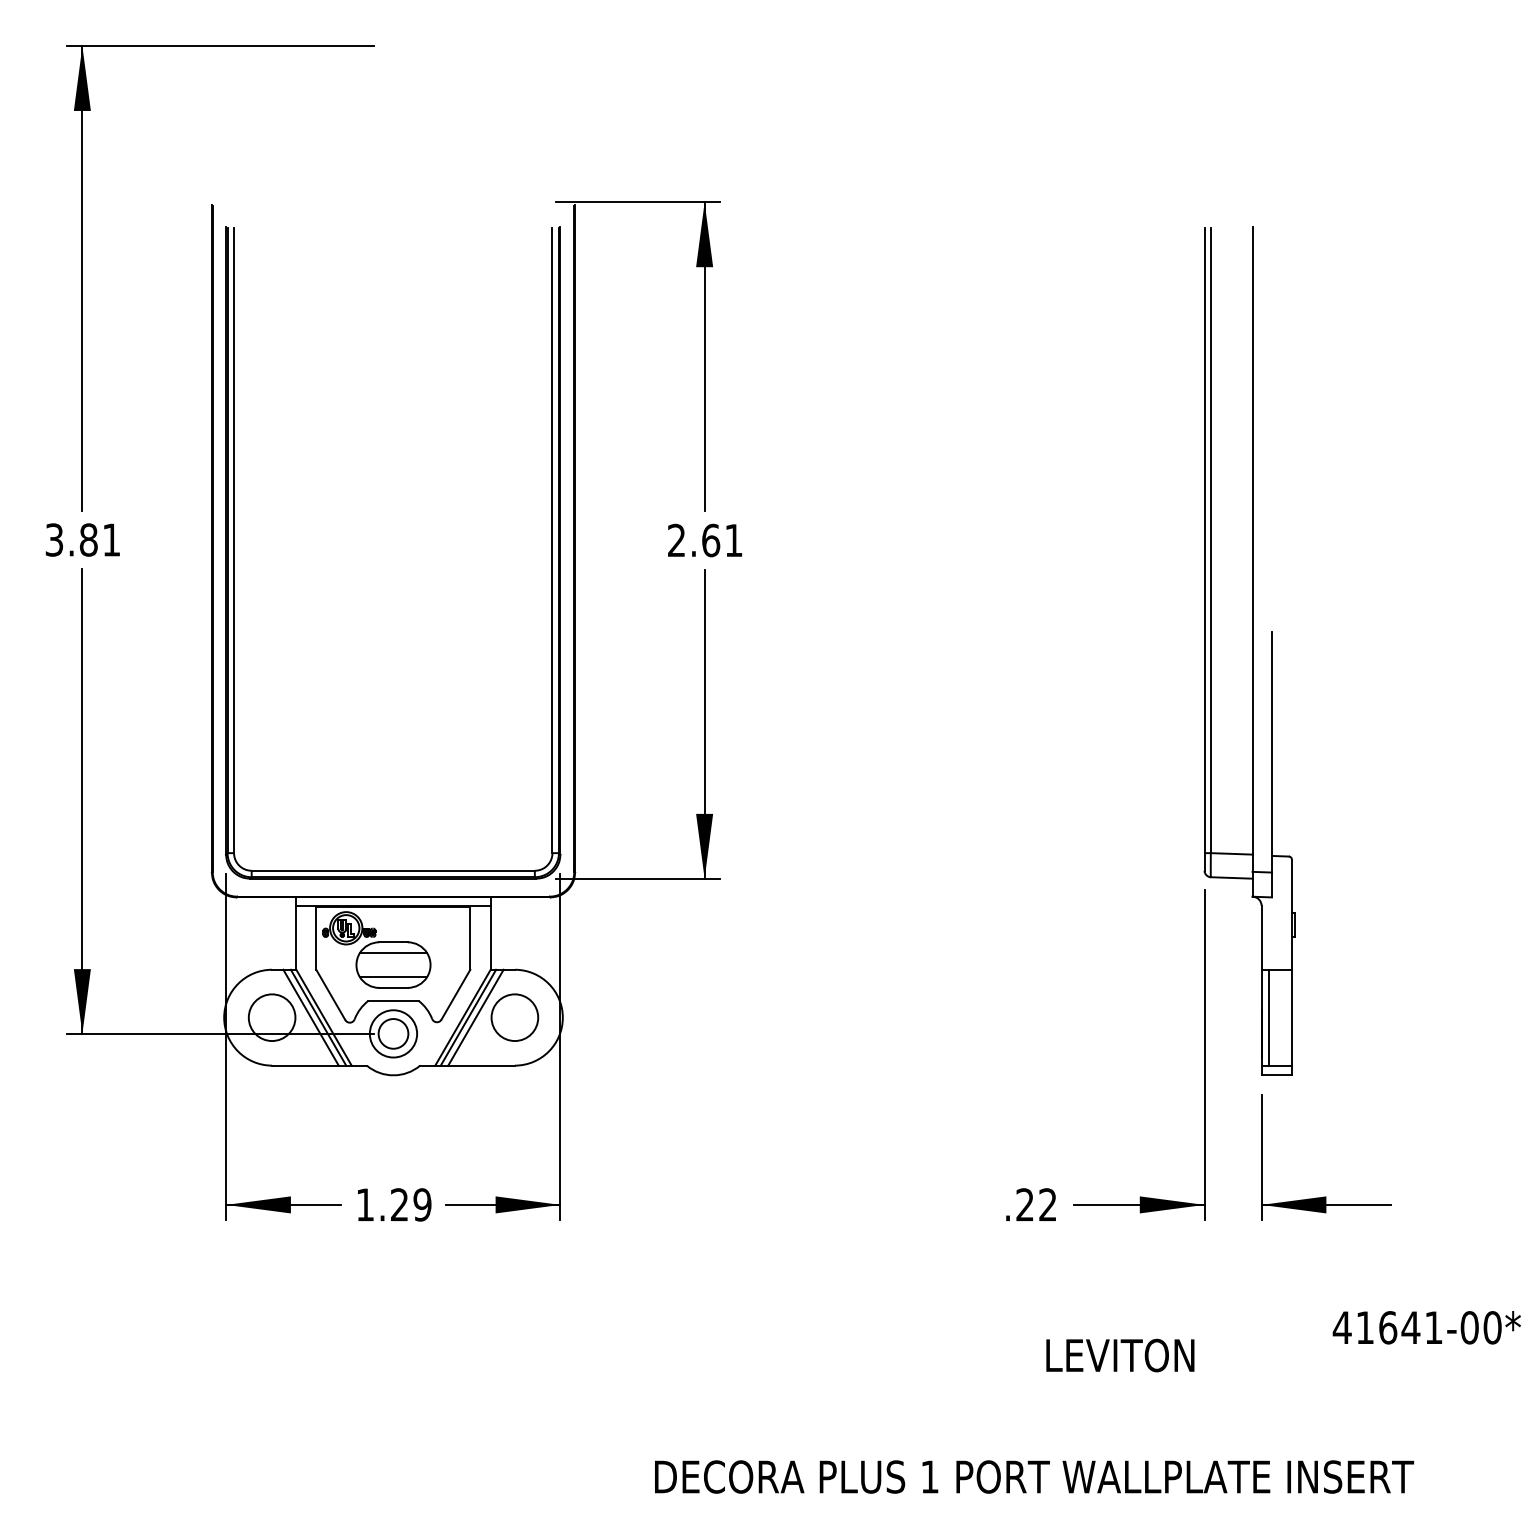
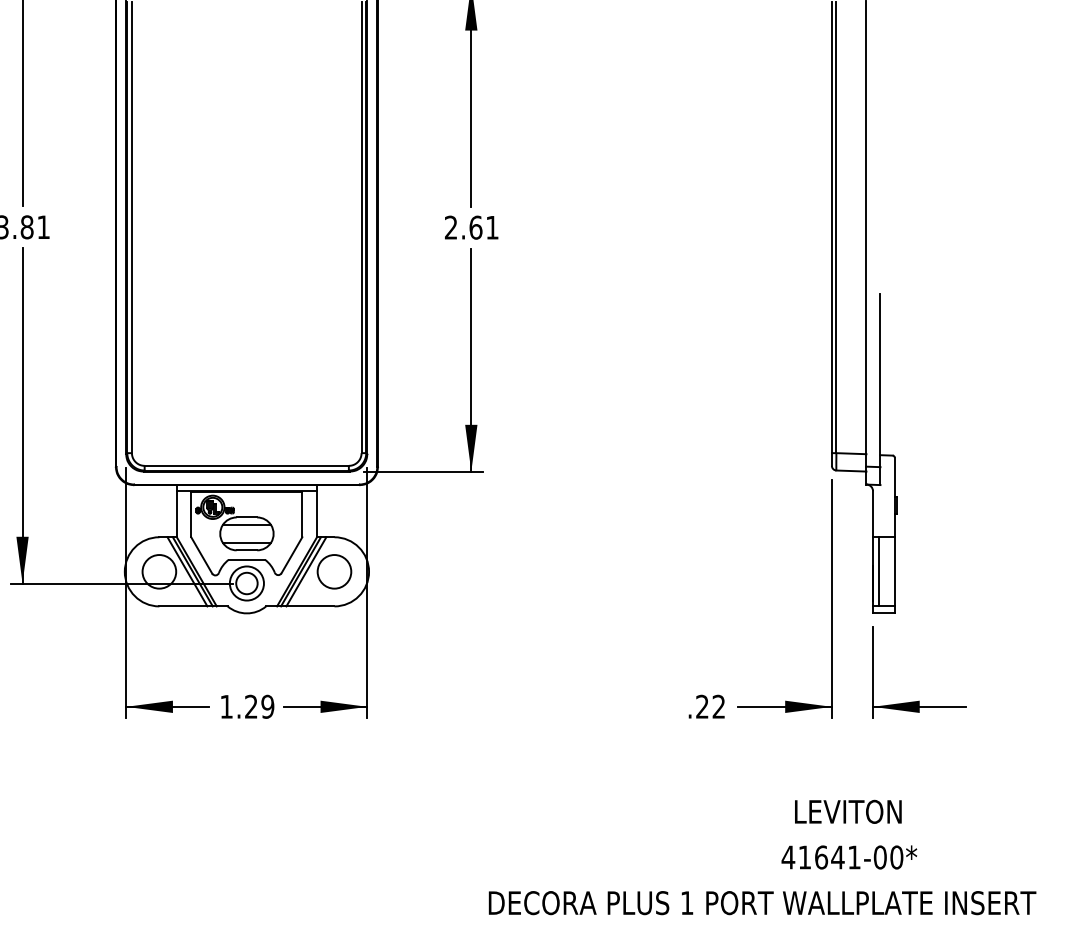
text: (1426, 1327) -> (849, 857), moved
text: (1120, 1355) -> (848, 811), moved
text: (1034, 1476) -> (762, 902), moved

